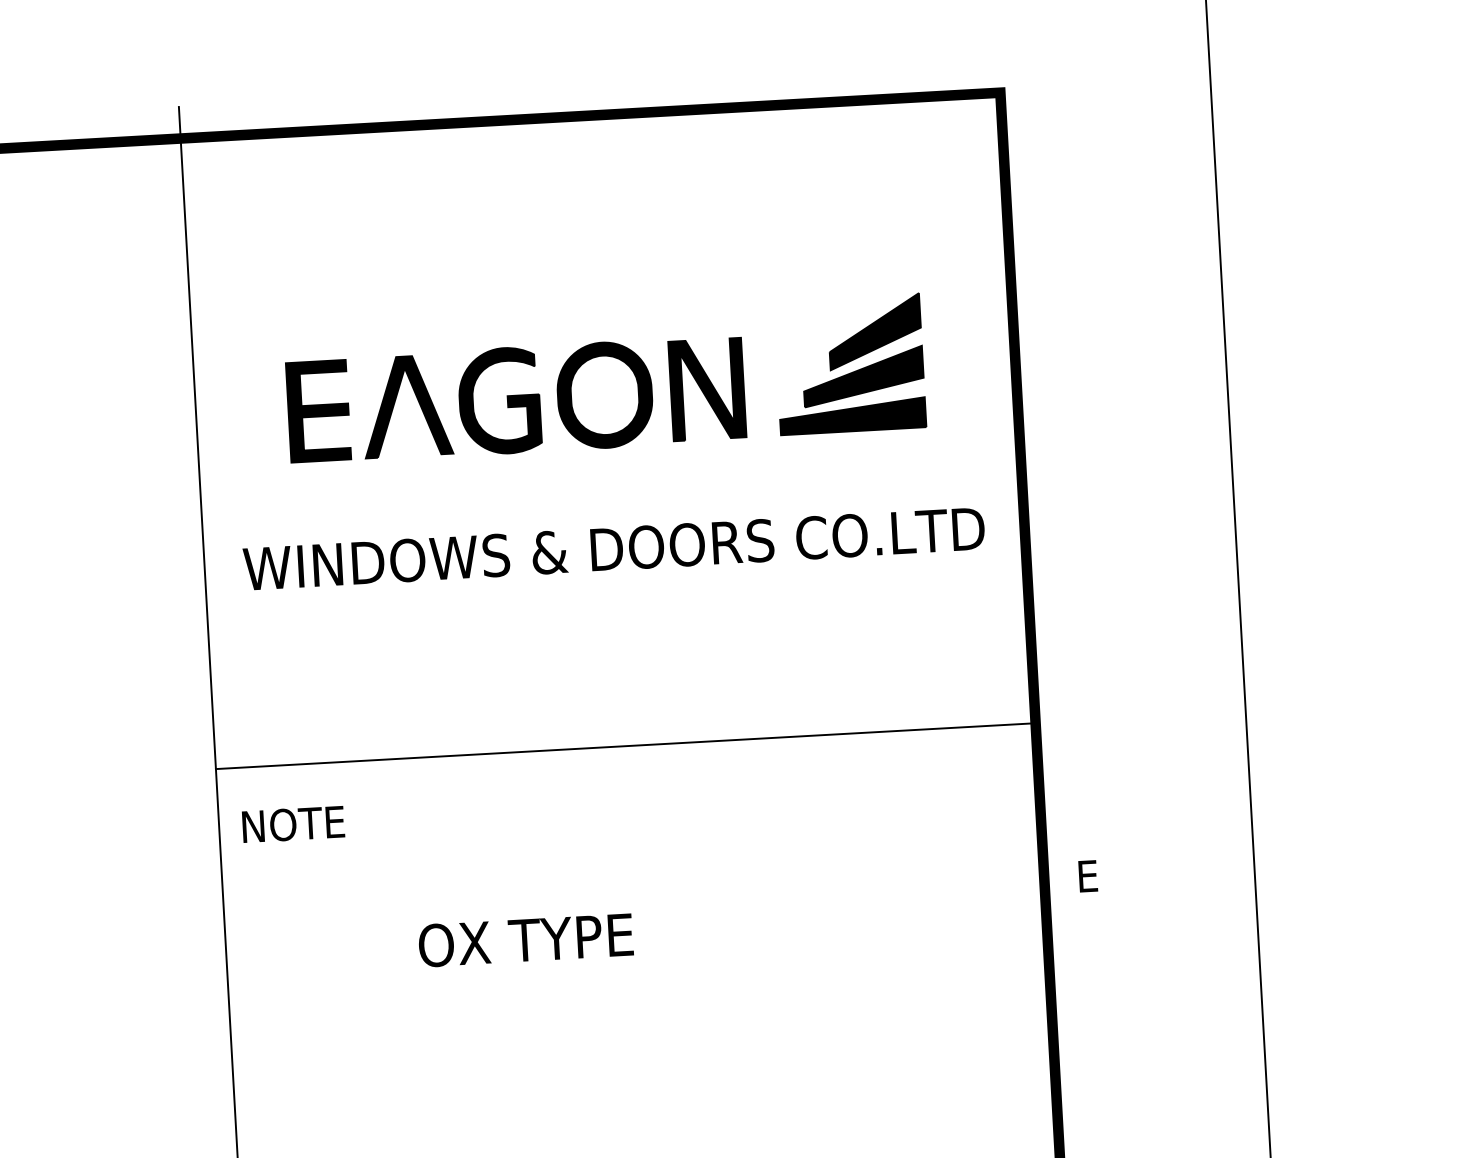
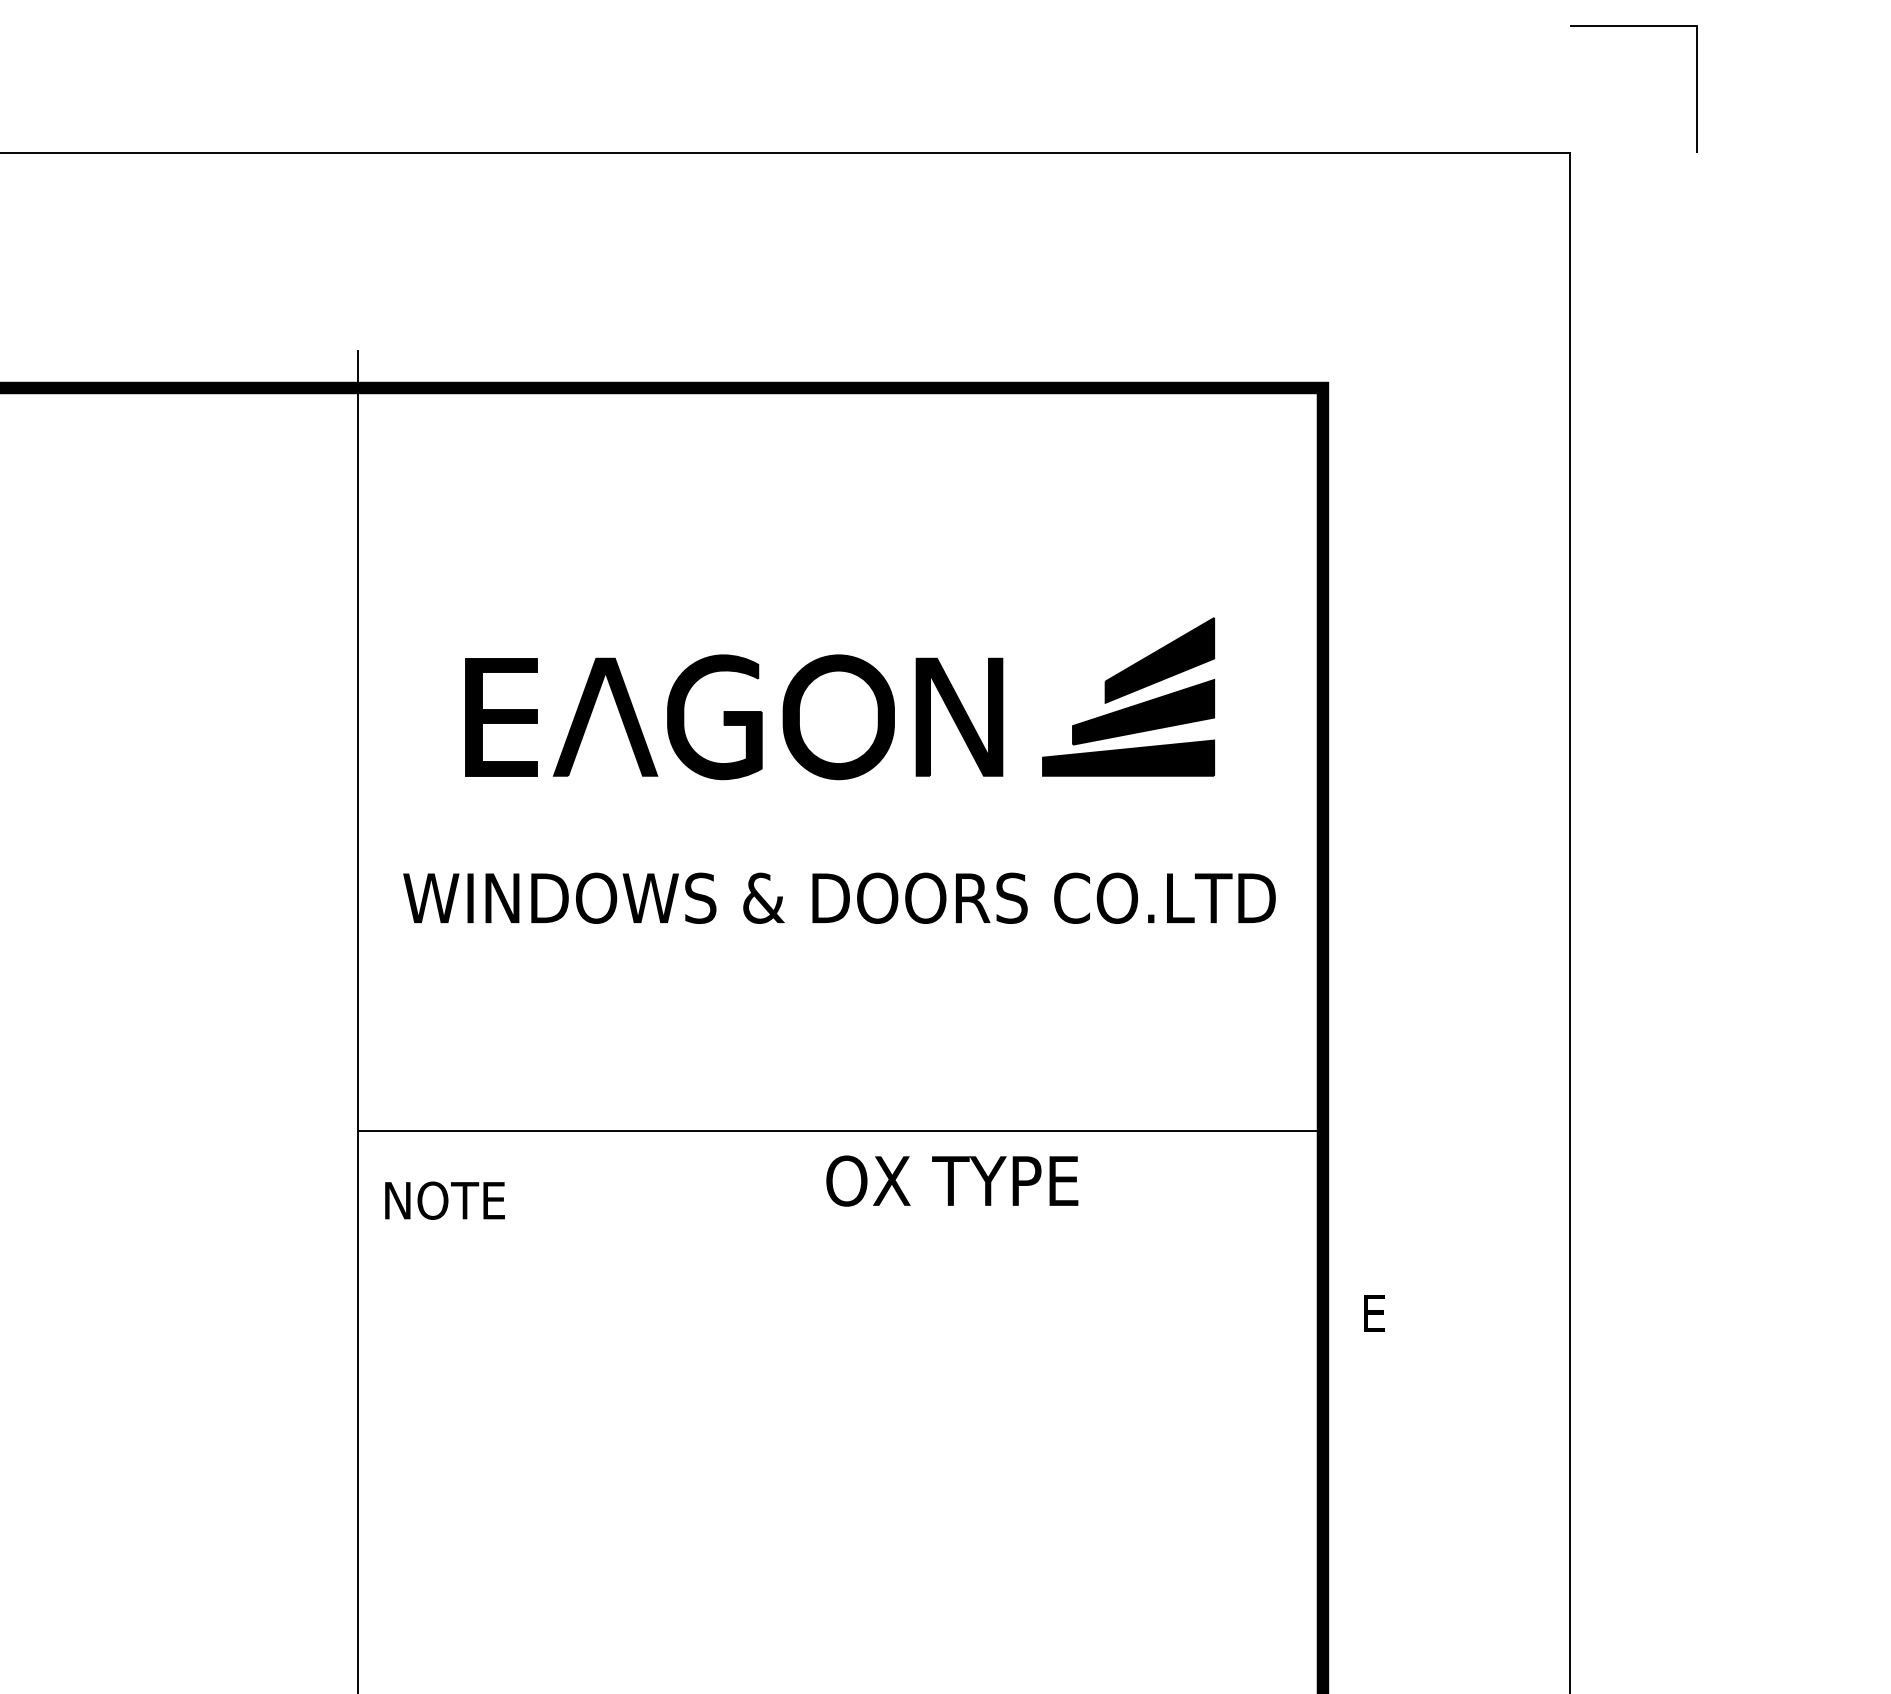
text: (526, 939) -> (952, 1180), moved

